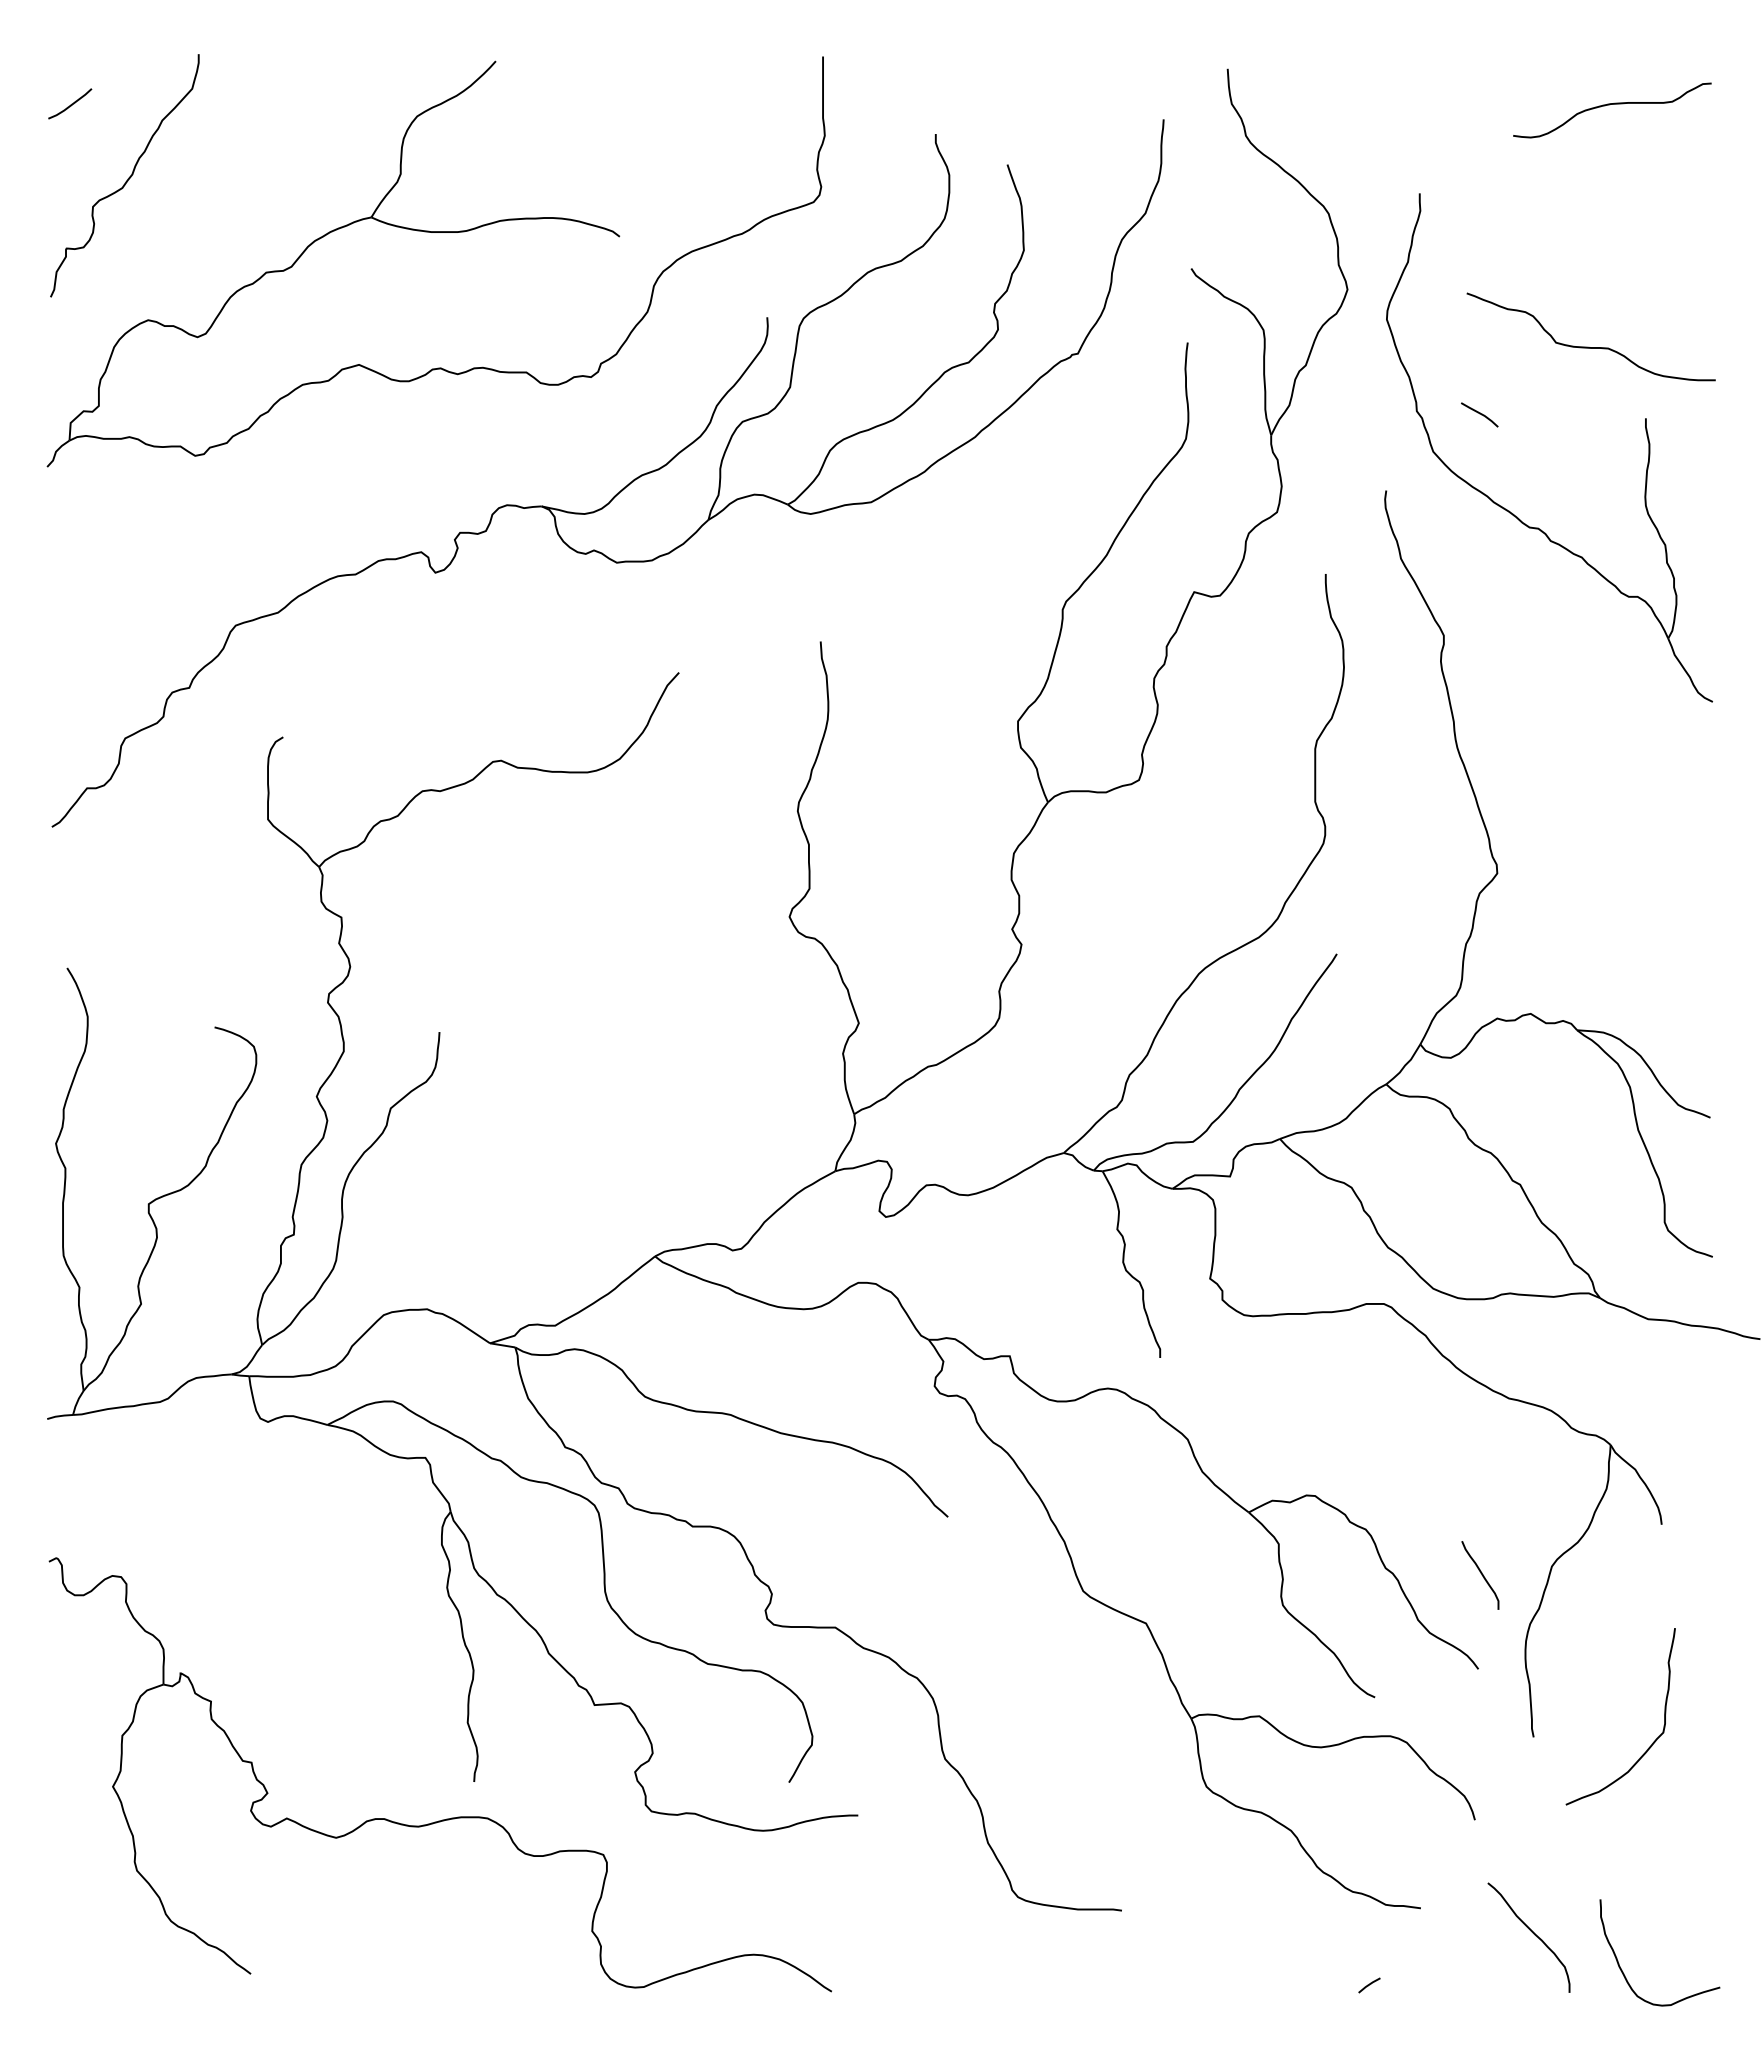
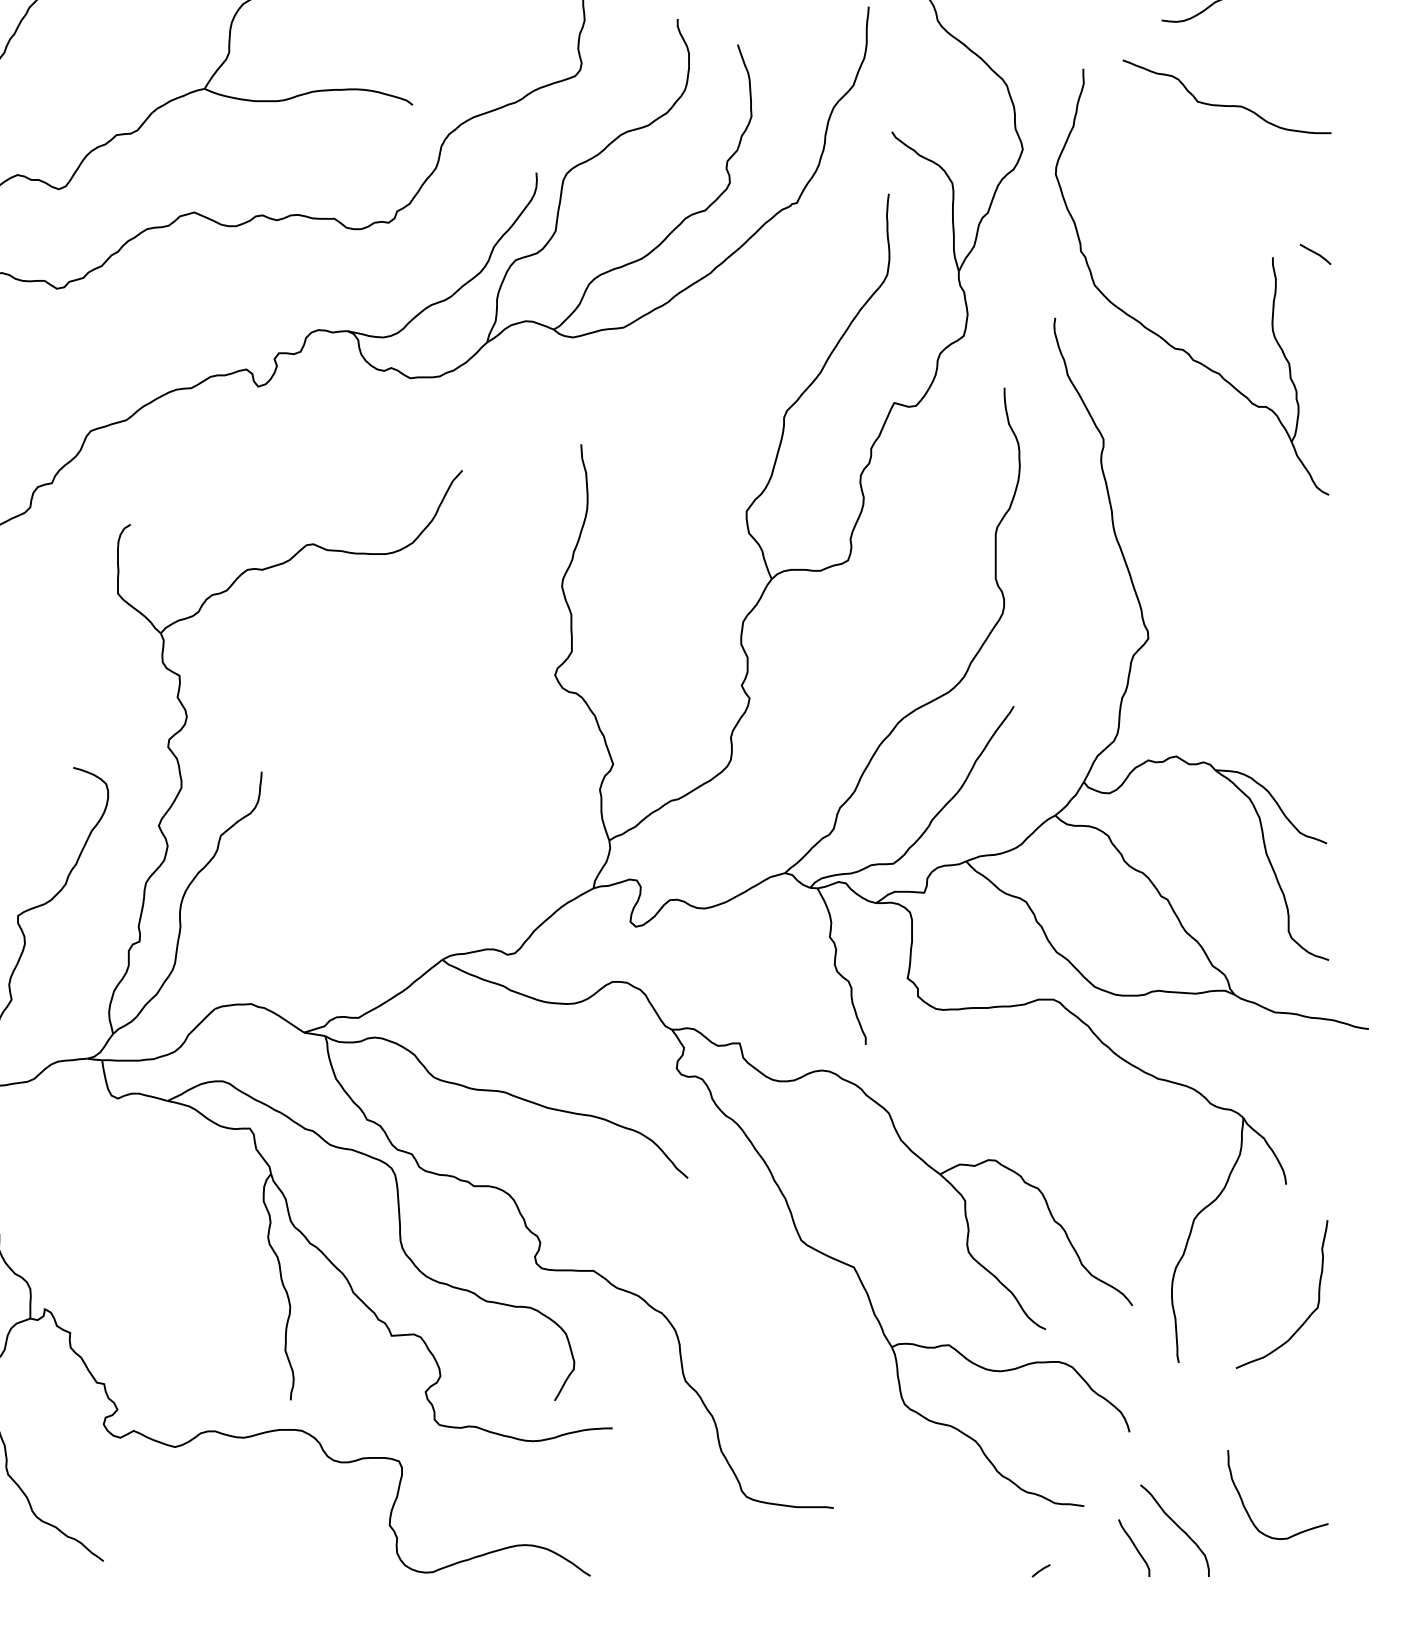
curve: (1588, 346) -> (1224, 104), moved
curve: (1479, 414) -> (1315, 254), moved
curve: (1481, 1575) -> (1135, 1548), moved
curve: (1652, 1742) -> (1308, 1316), moved
curve: (1623, 1971) -> (1247, 1510), moved

